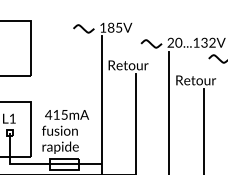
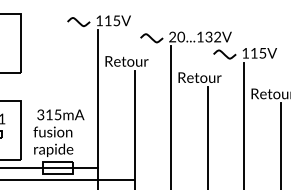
text: (110, 27) -> (107, 20), 185V -> 115V
text: (48, 114) -> (40, 114), 415mA -> 315mA

